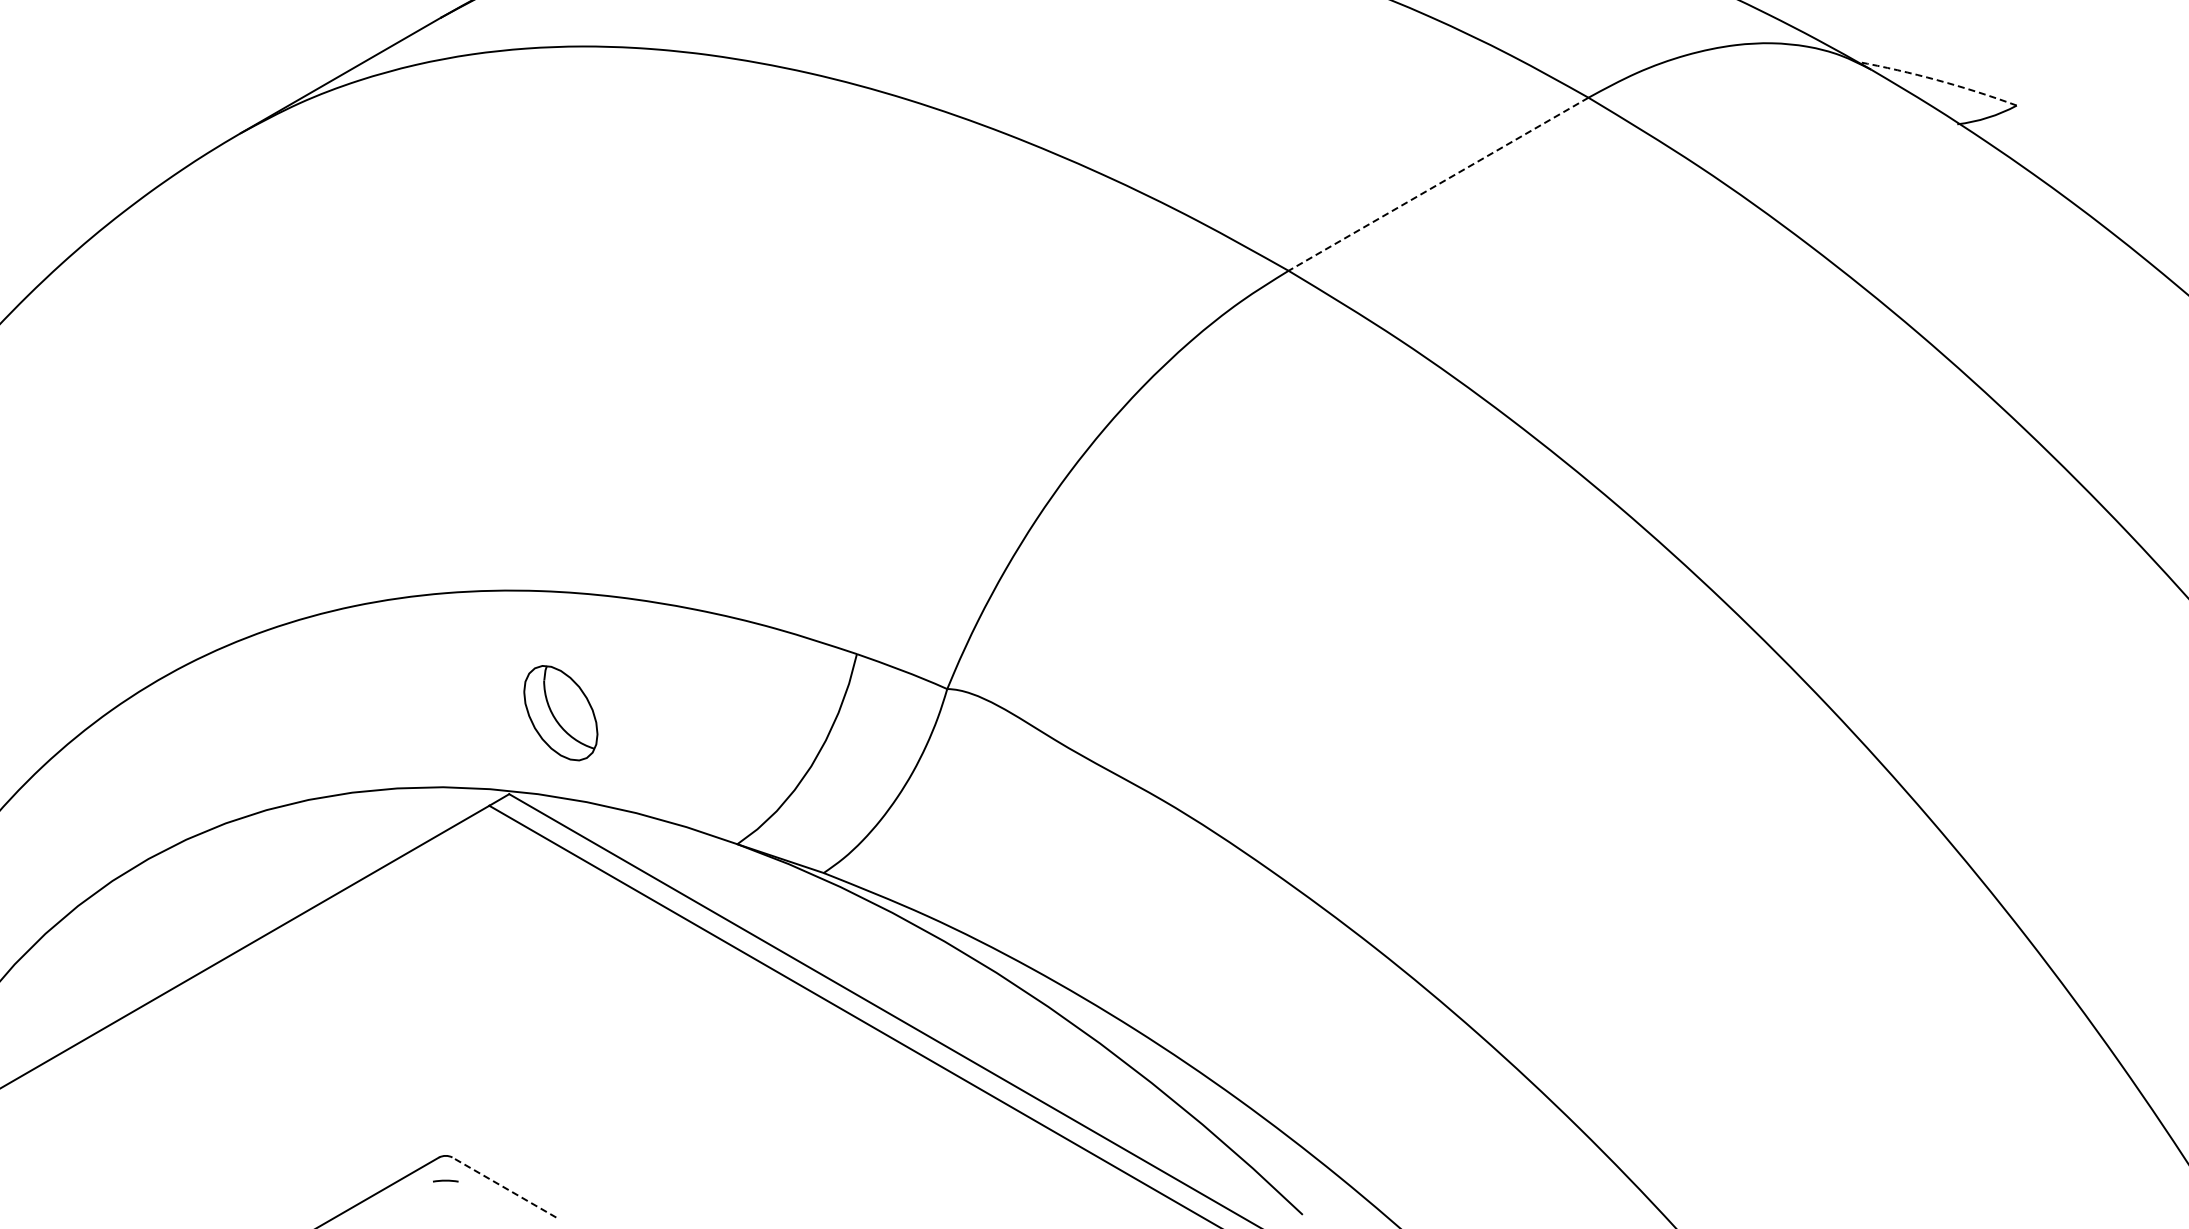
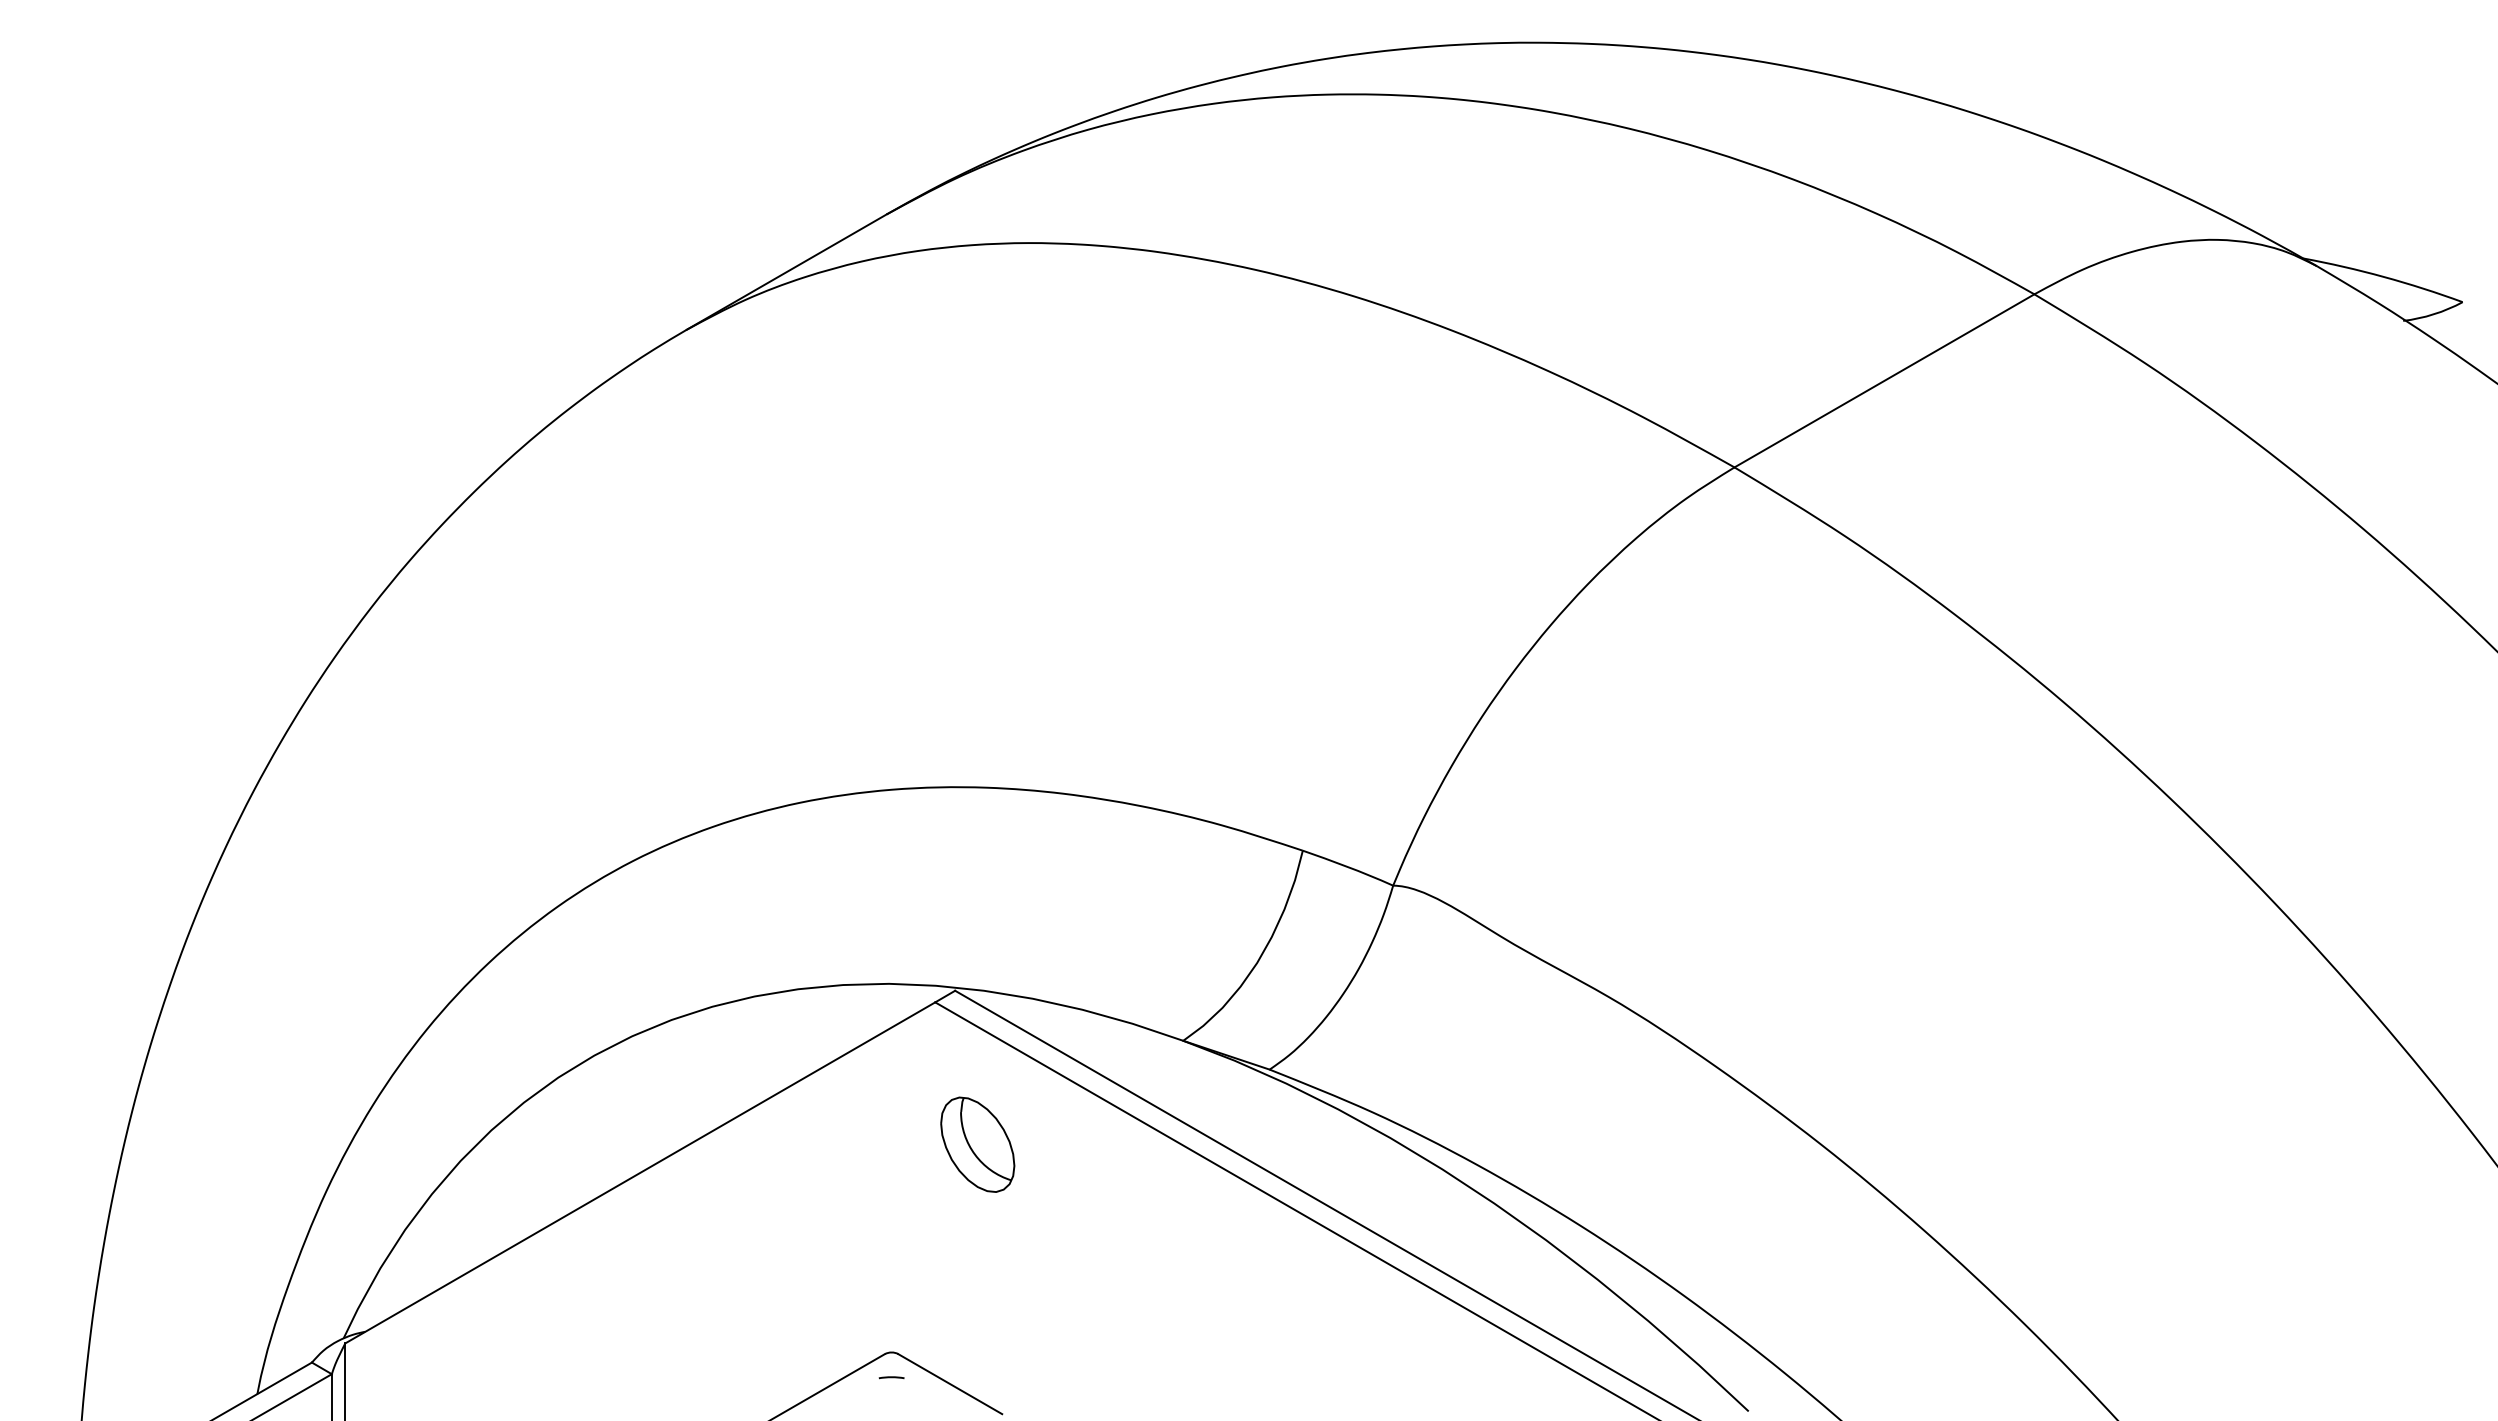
arc: (1937, 79) -> (2383, 276), dashed -> solid
line: (1438, 184) -> (1884, 381), dashed -> solid
part: (560, 712) -> (977, 1144), moved
line: (504, 1187) -> (950, 1384), dashed -> solid

